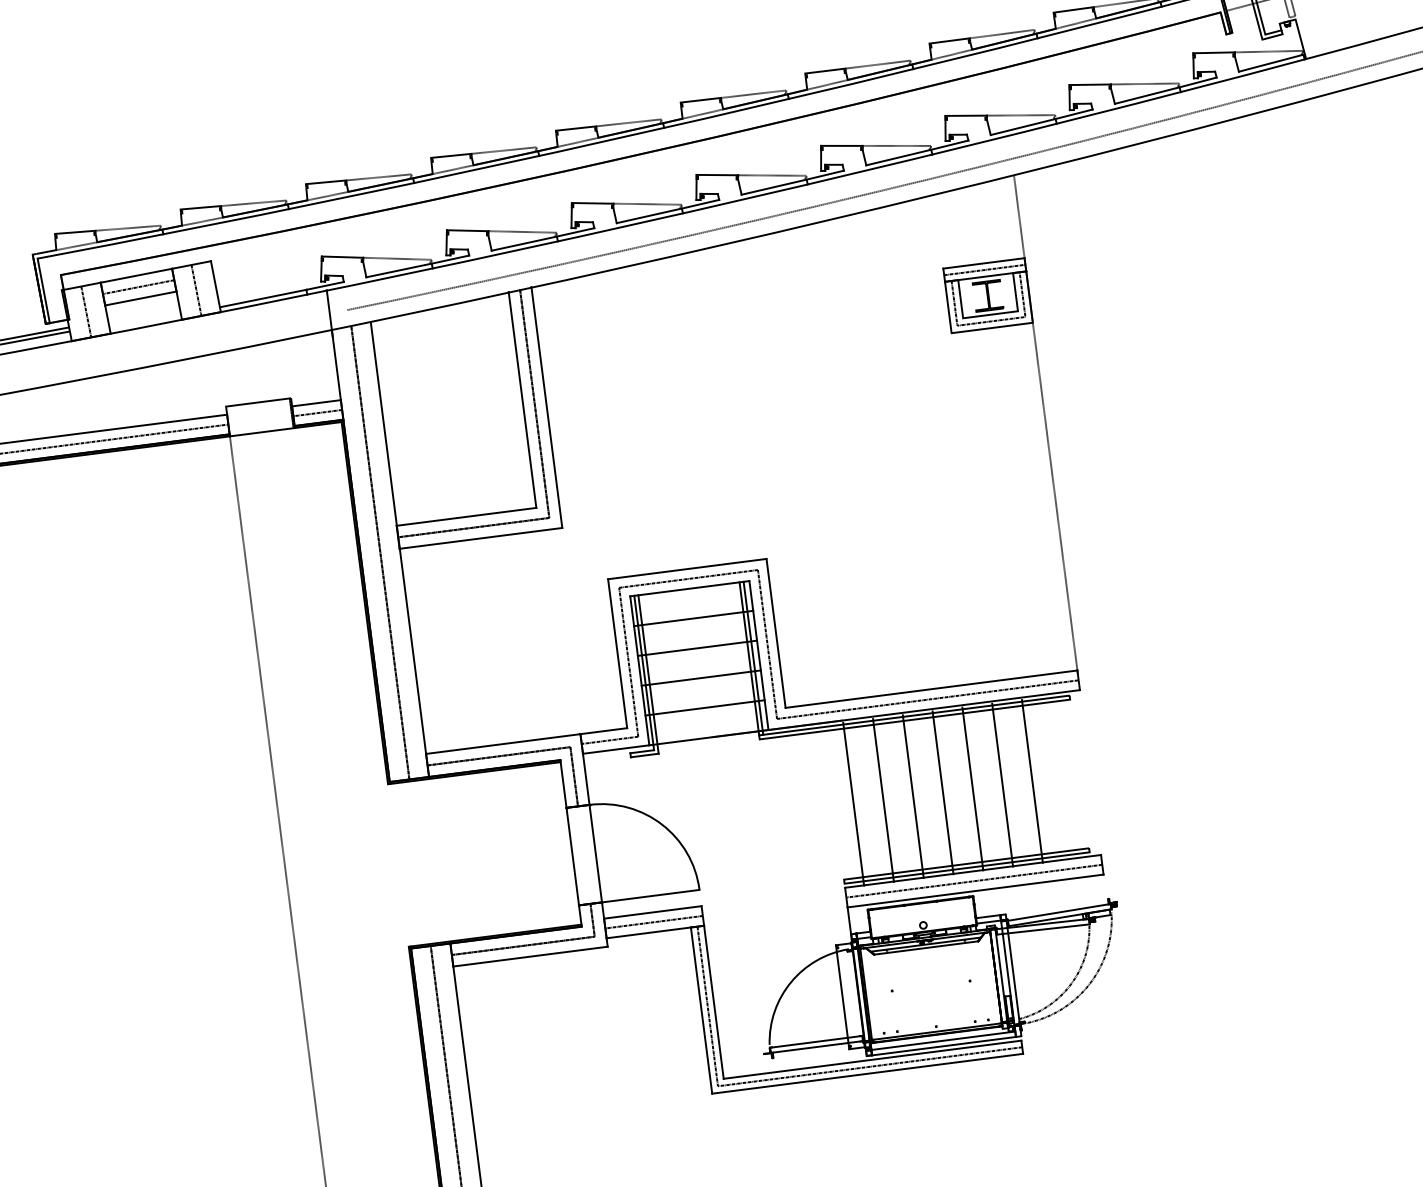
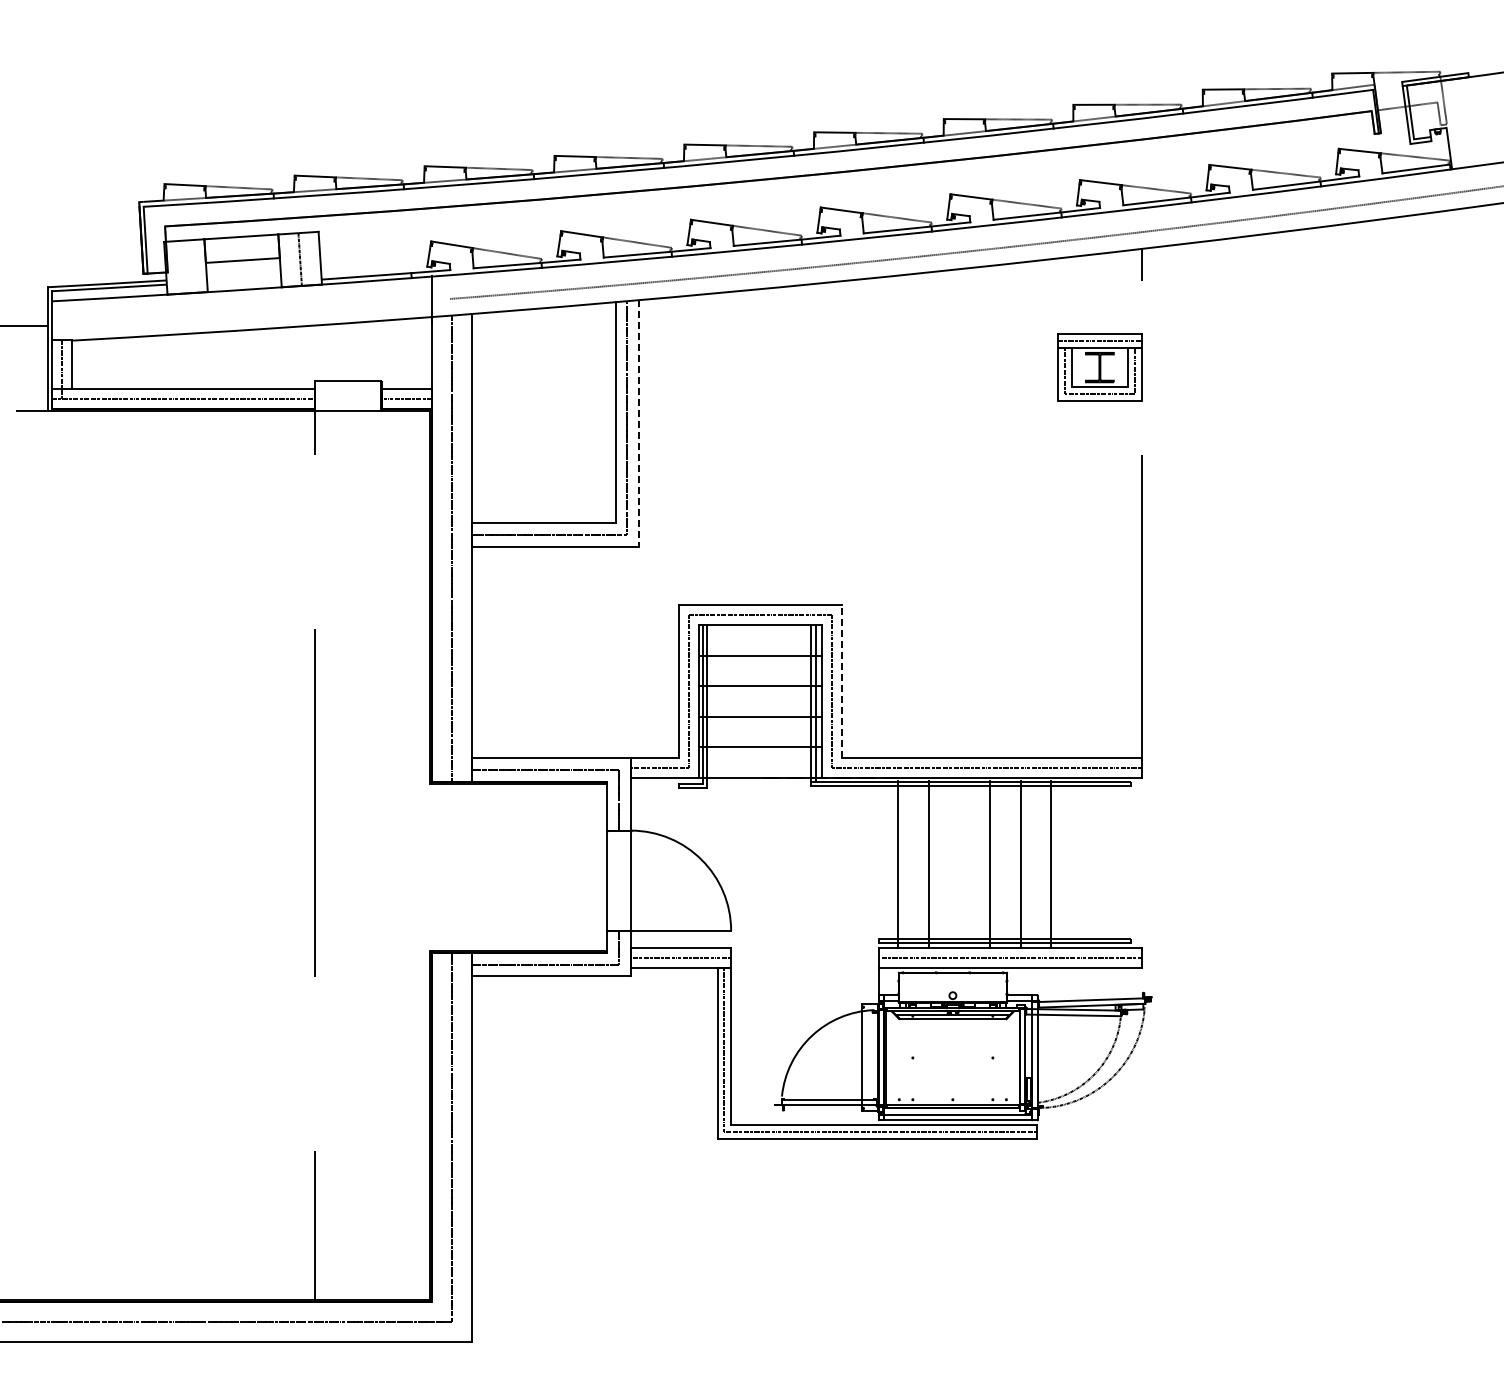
line: (138, 286) -> (242, 248), removed
line: (85, 311) -> (185, 266), removed
line: (547, 407) -> (639, 423), solid -> dashed
line: (775, 633) -> (841, 681), solid -> dashed
line: (1032, 780) -> (1081, 863), removed
line: (913, 795) -> (959, 863), removed

